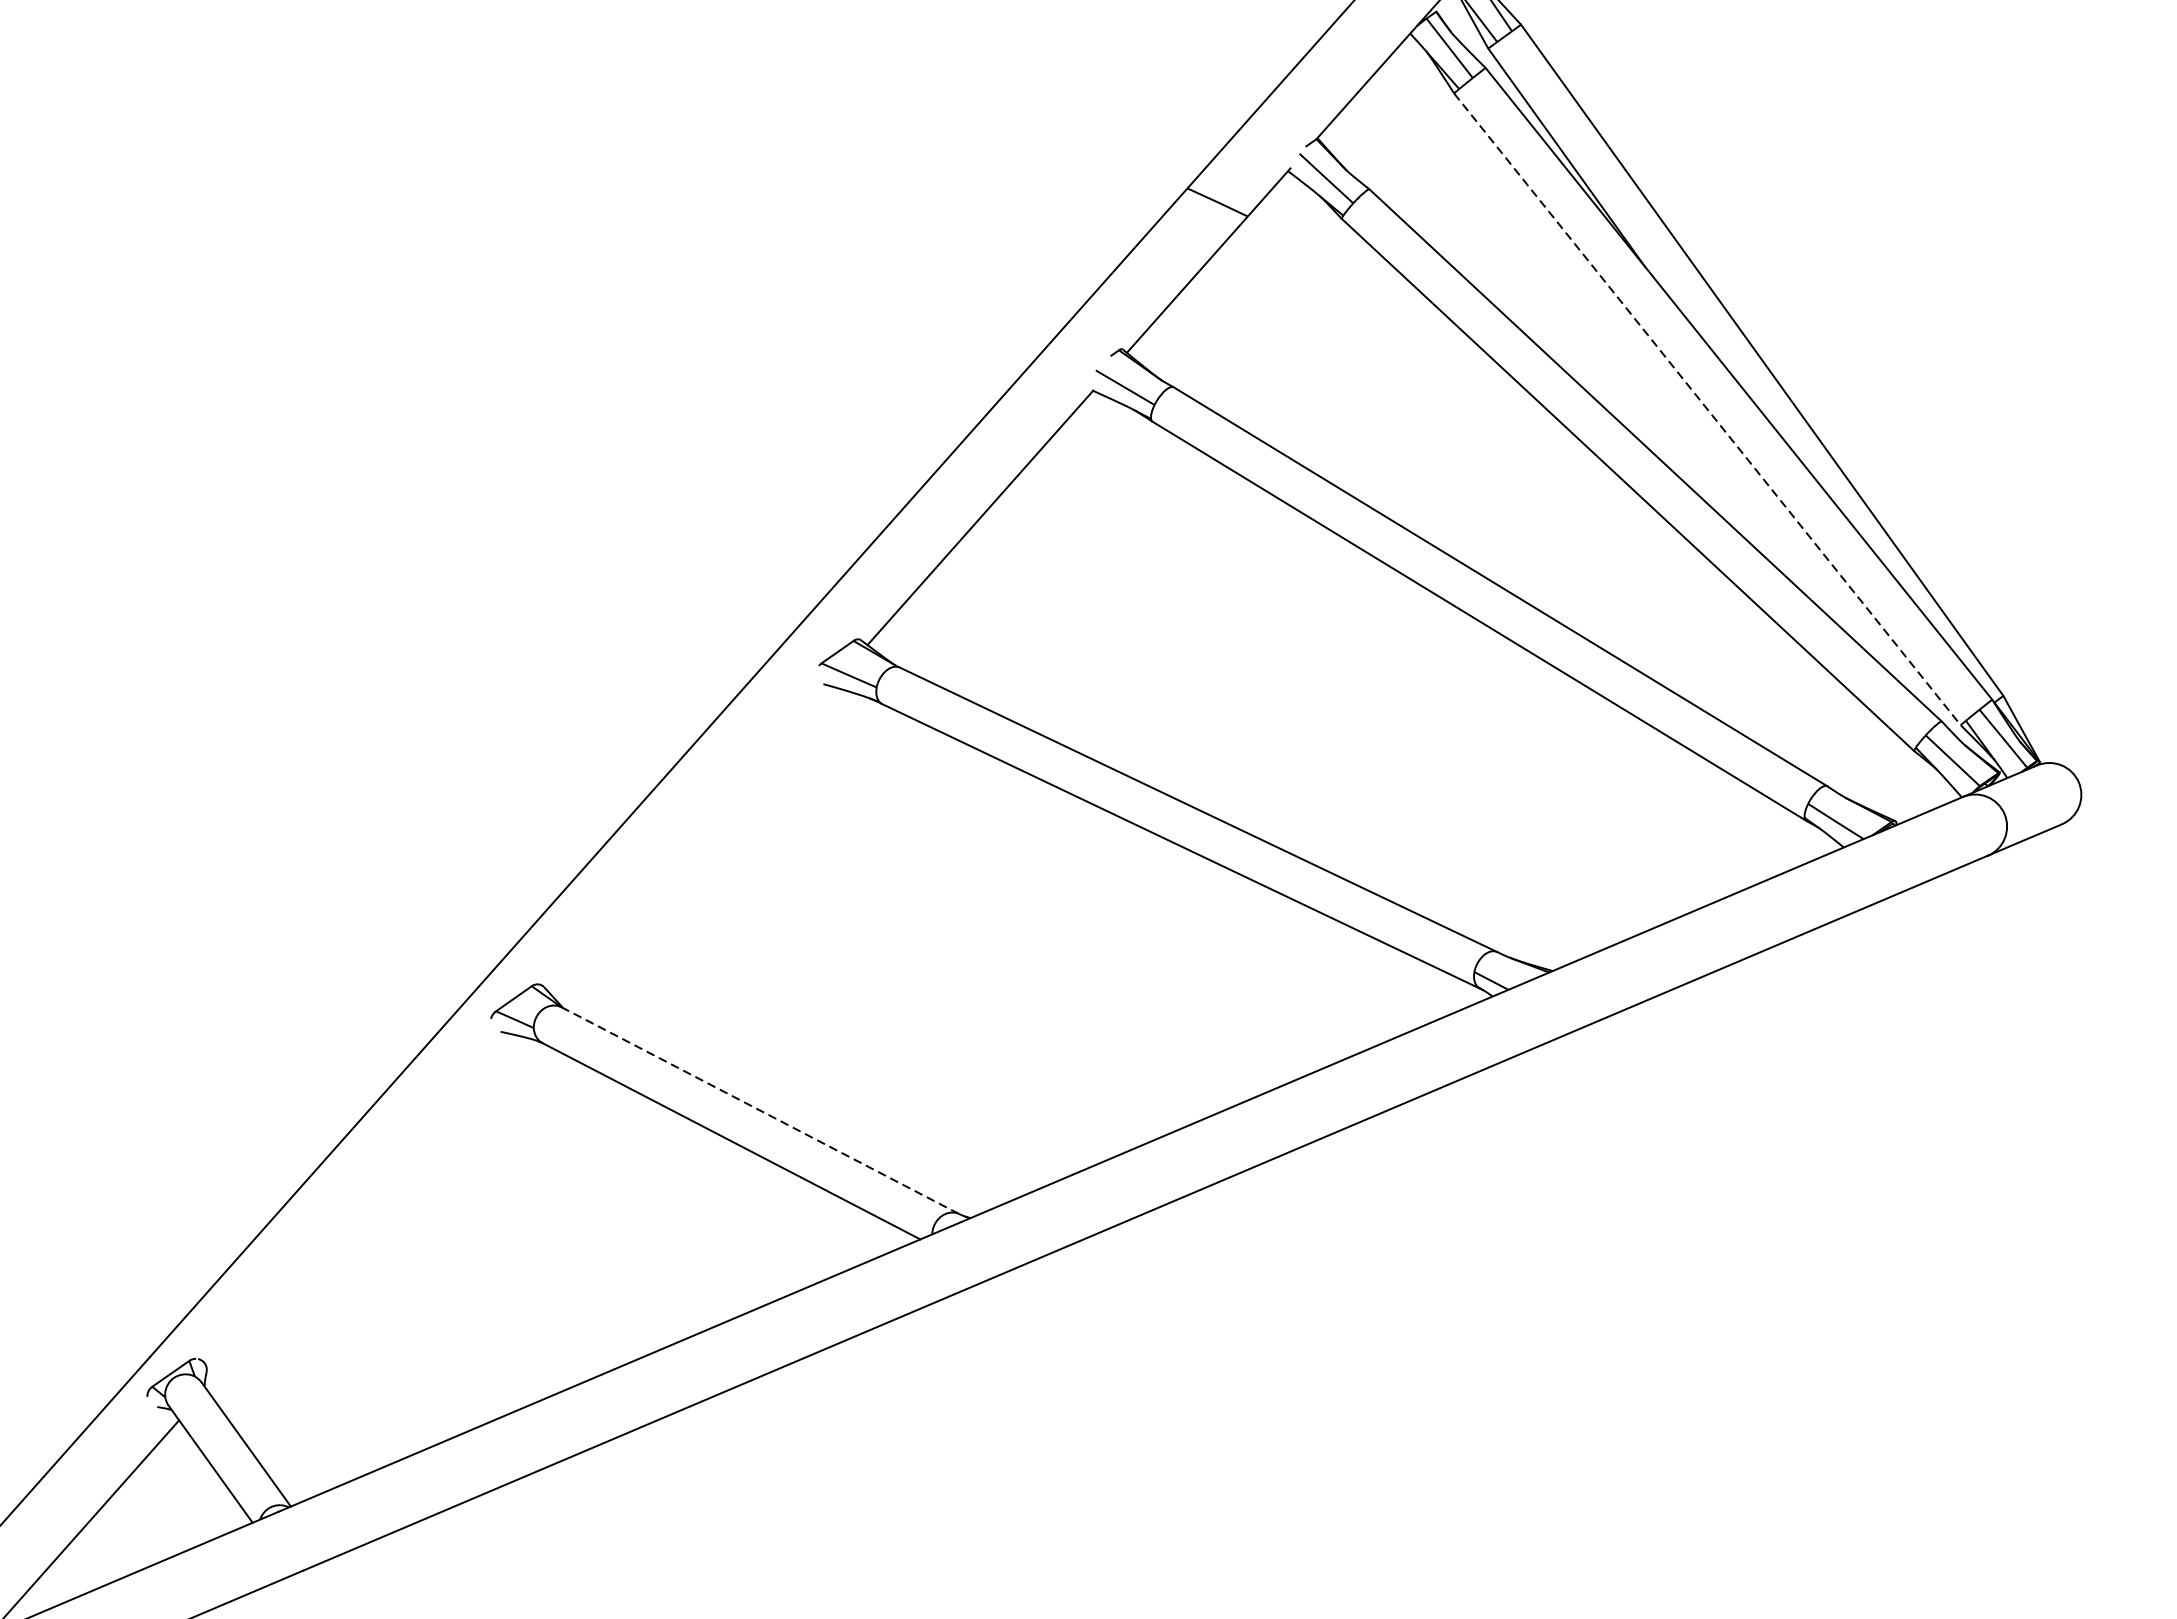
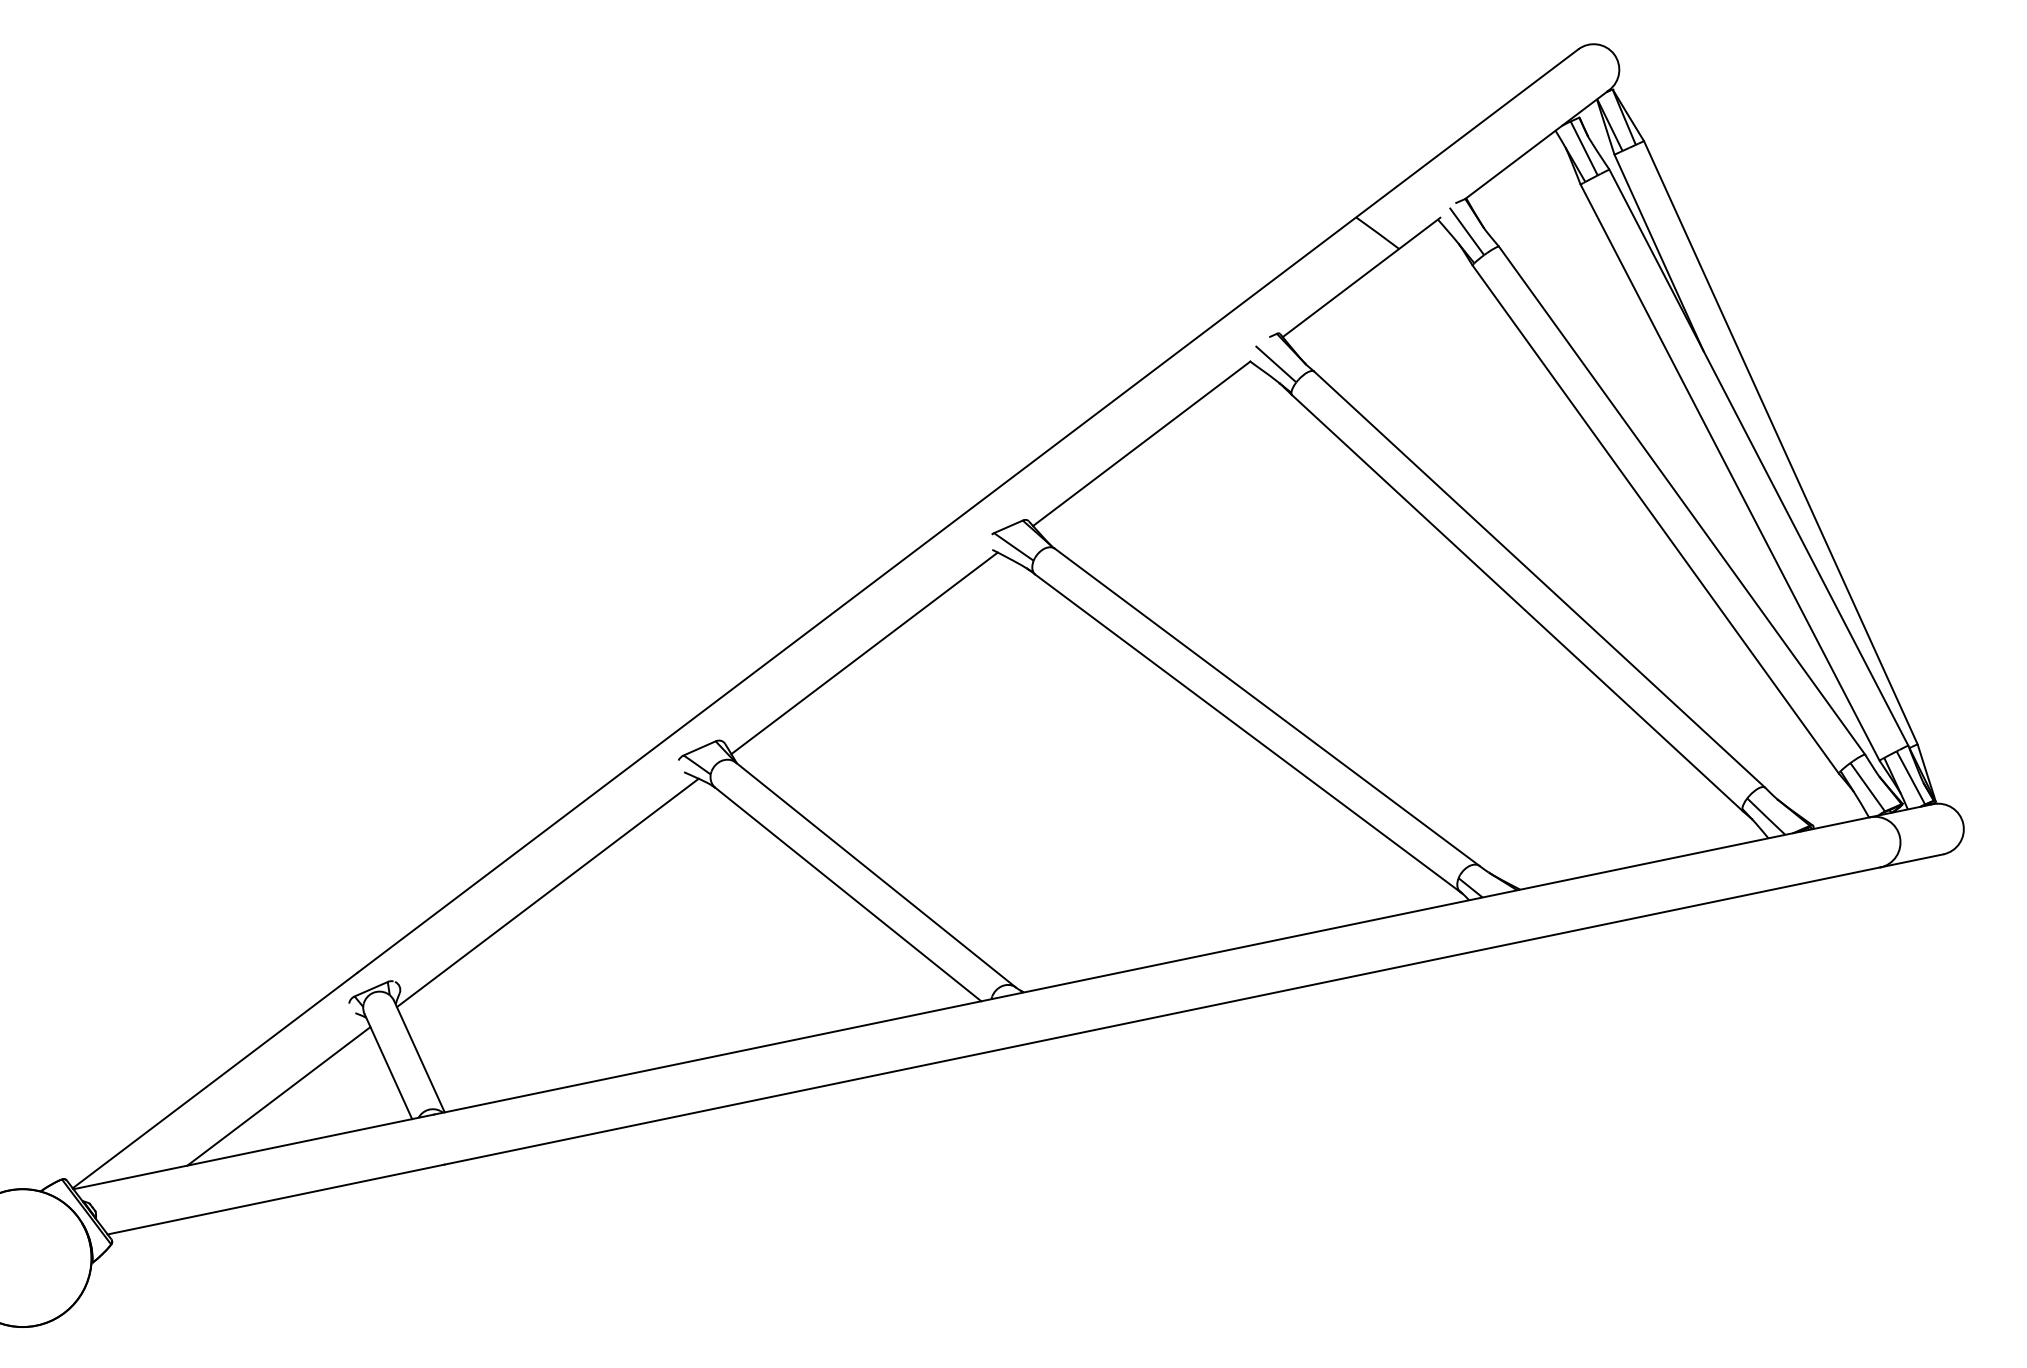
line: (1708, 410) -> (1730, 473), dashed -> solid
line: (692, 842) -> (864, 653), added
line: (760, 1111) -> (875, 875), dashed -> solid
line: (362, 1212) -> (547, 892), added

